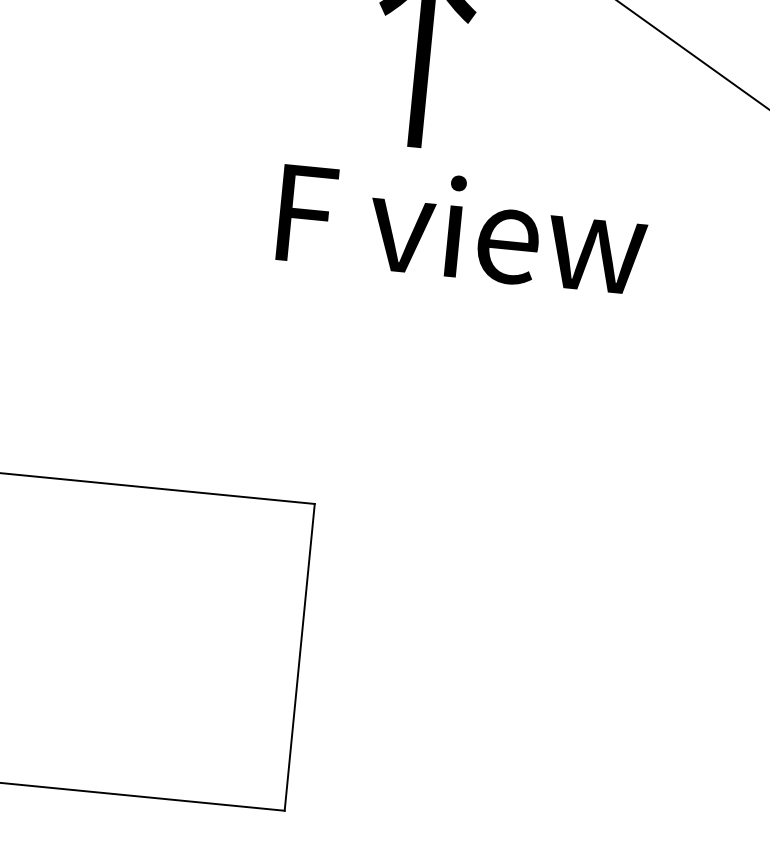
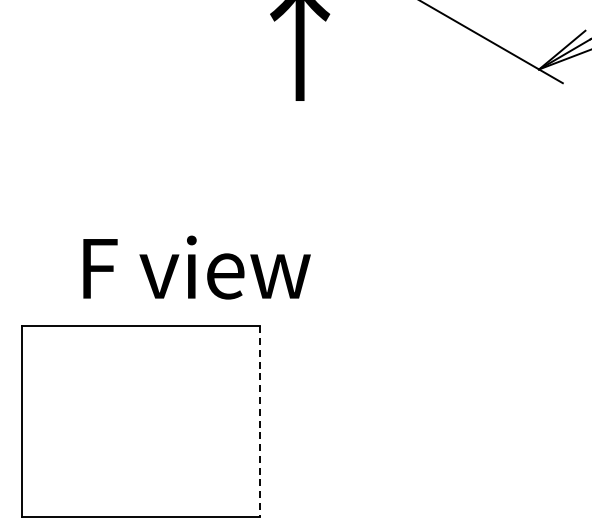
text: (462, 227) -> (196, 267), moved
line: (299, 658) -> (260, 422), solid -> dashed

